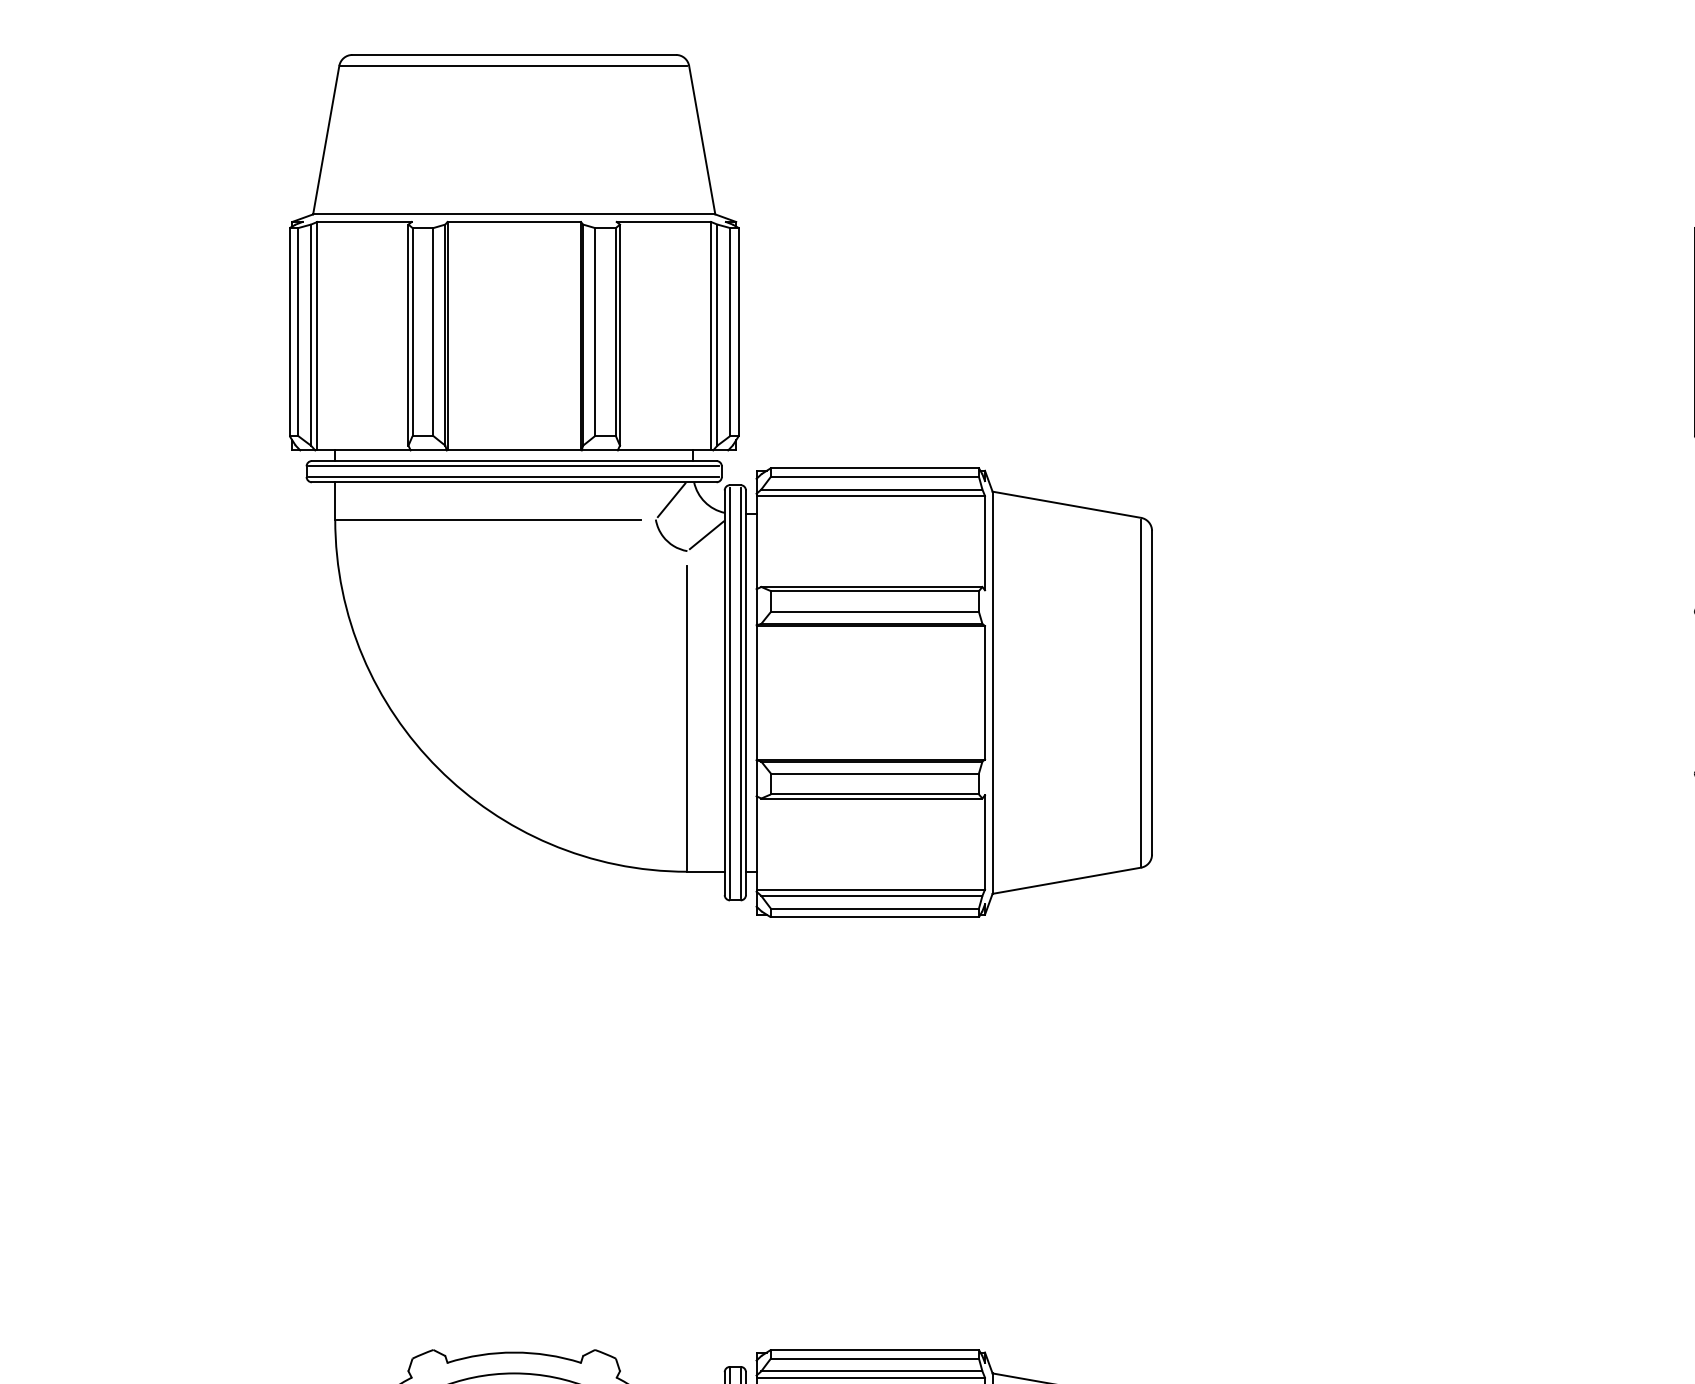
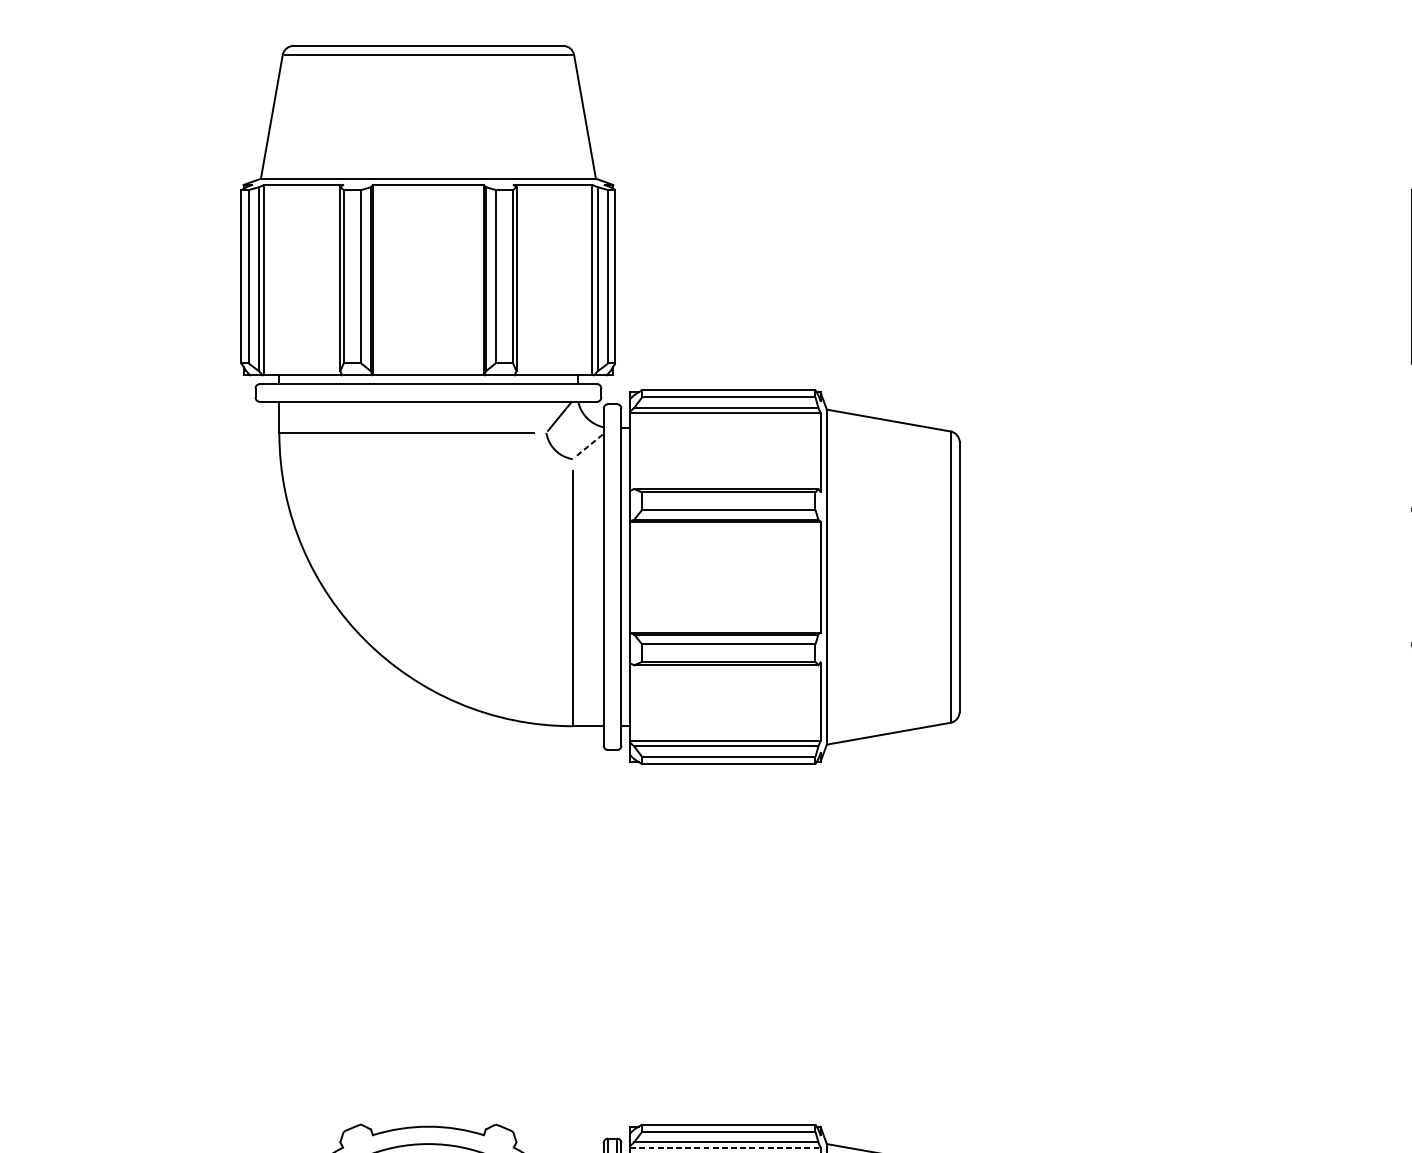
line: (514, 466) -> (428, 388), removed
line: (514, 476) -> (428, 397), removed
line: (706, 535) -> (588, 446), solid -> dashed
line: (730, 692) -> (608, 576), removed
line: (740, 692) -> (616, 576), removed
line: (871, 1377) -> (725, 1147), solid -> dashed

